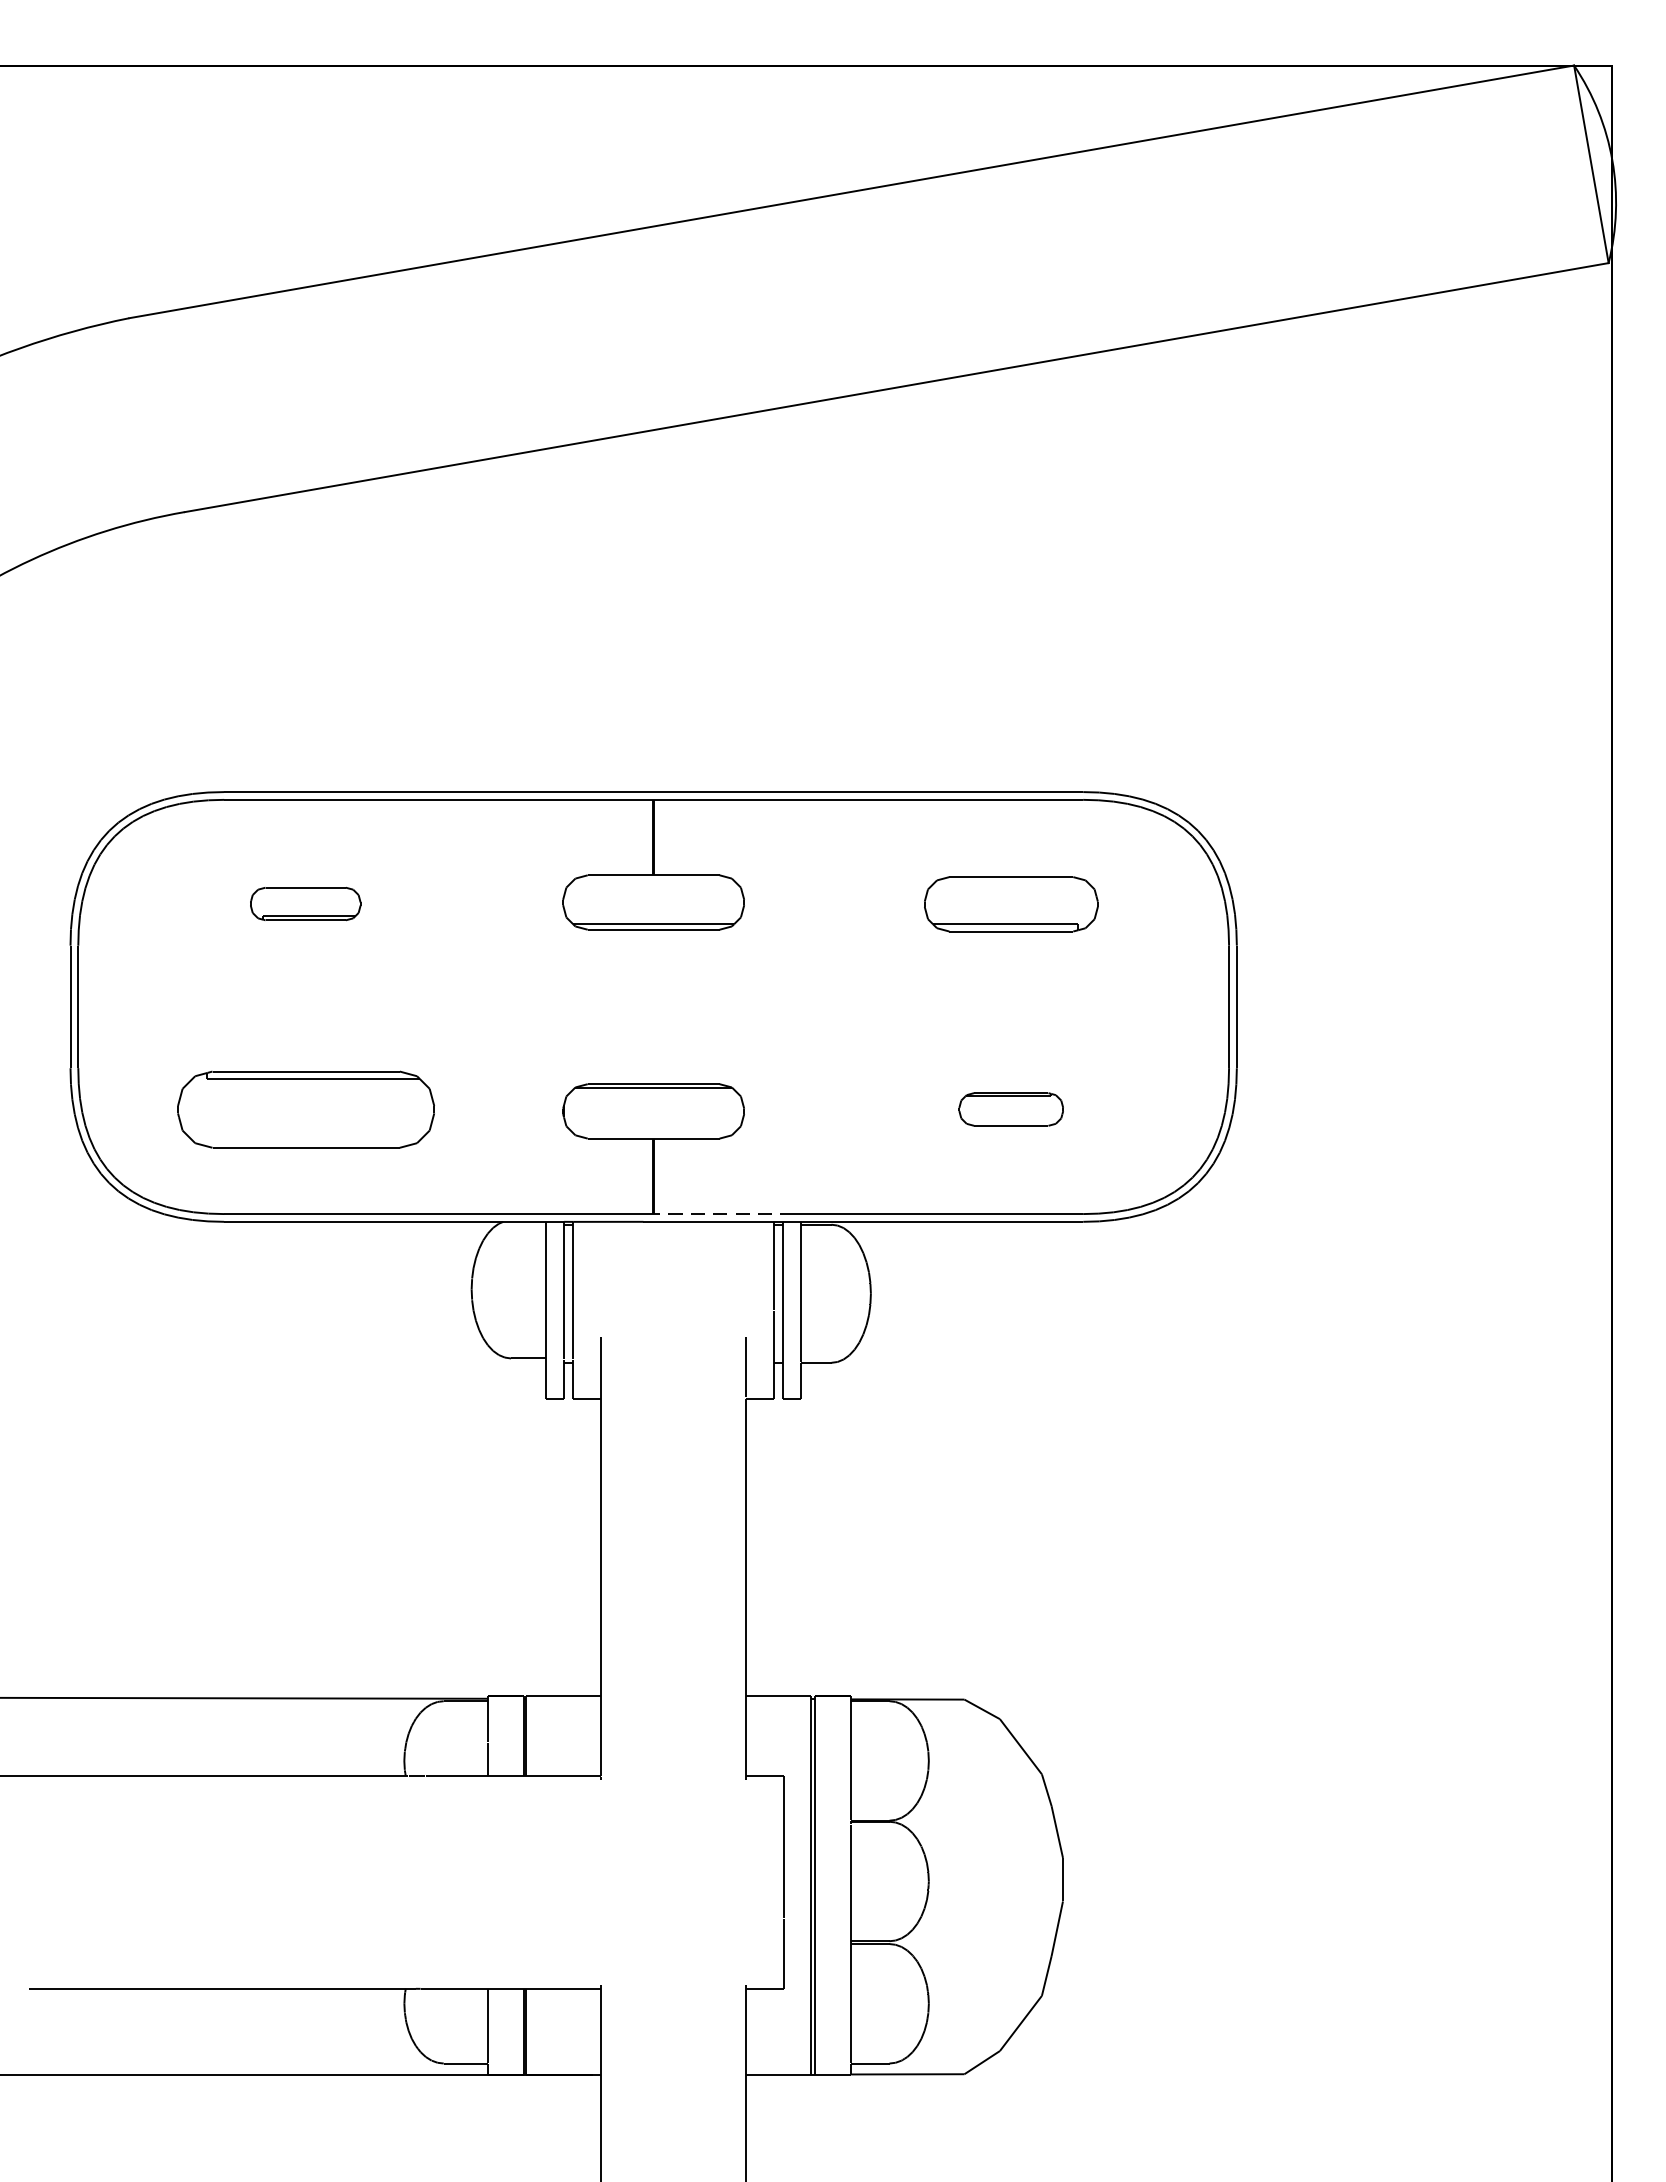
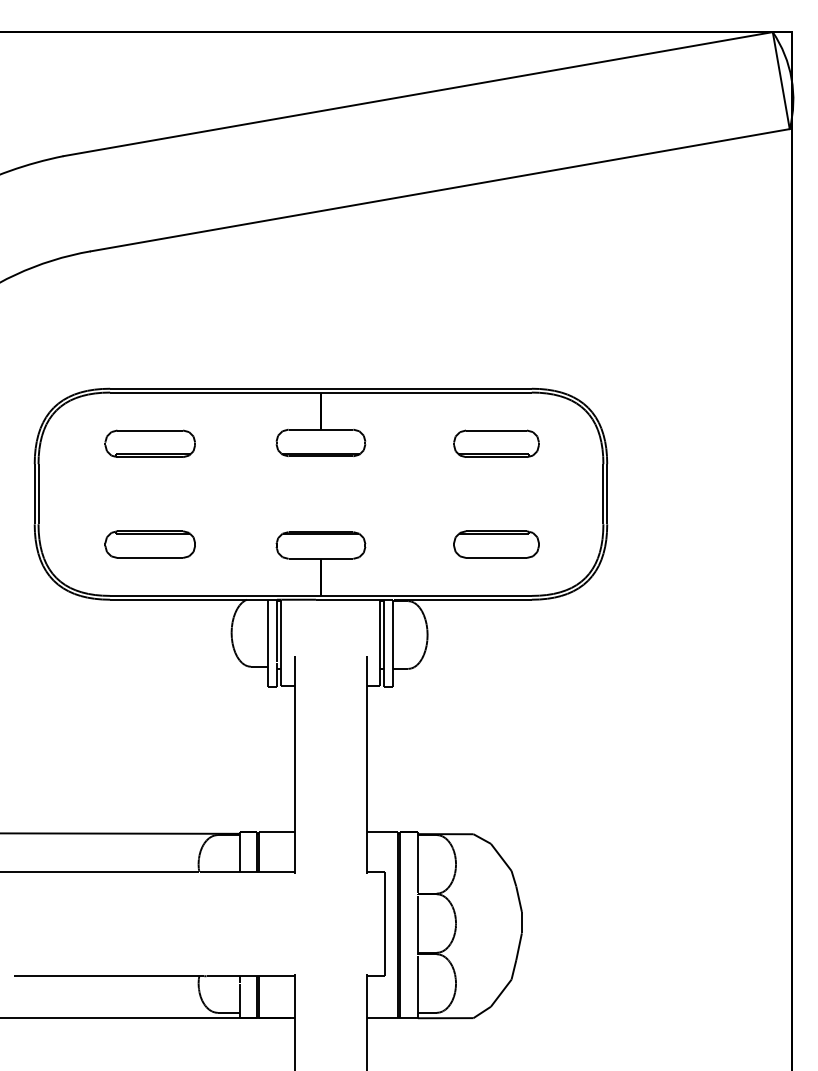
part: (304, 903) -> (149, 443), size x1.67
part: (304, 1109) -> (149, 544), size x0.71
part: (1011, 1109) -> (496, 544), size x1.67
line: (724, 1213) -> (355, 595), dashed -> solid

